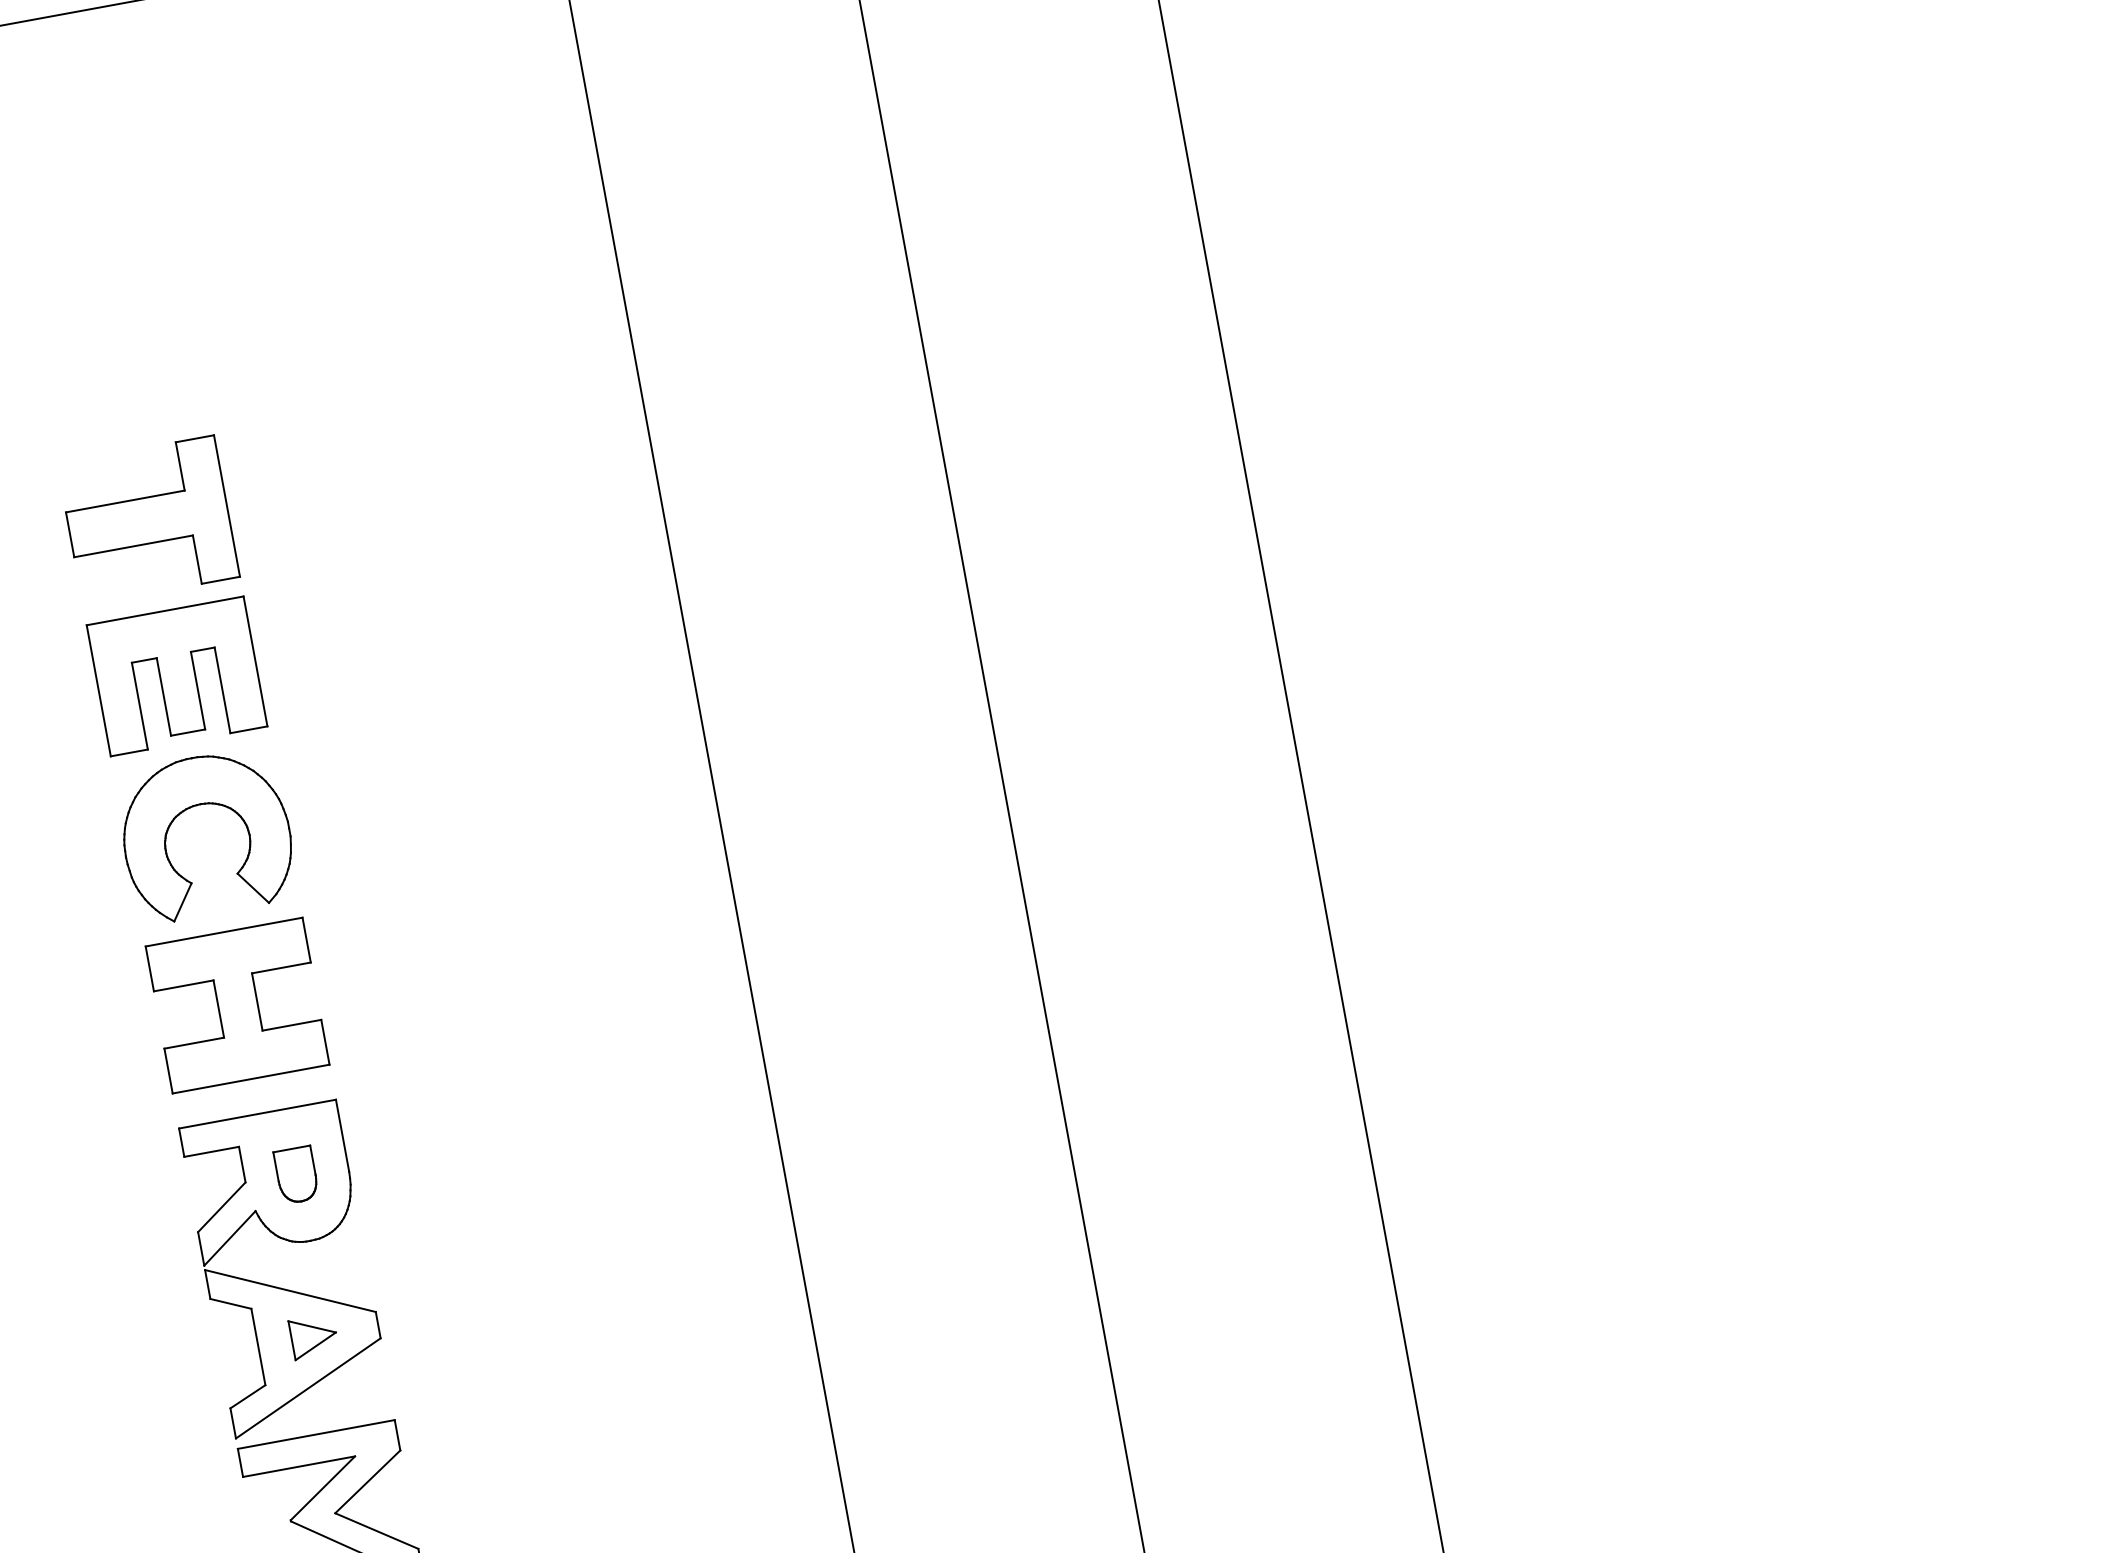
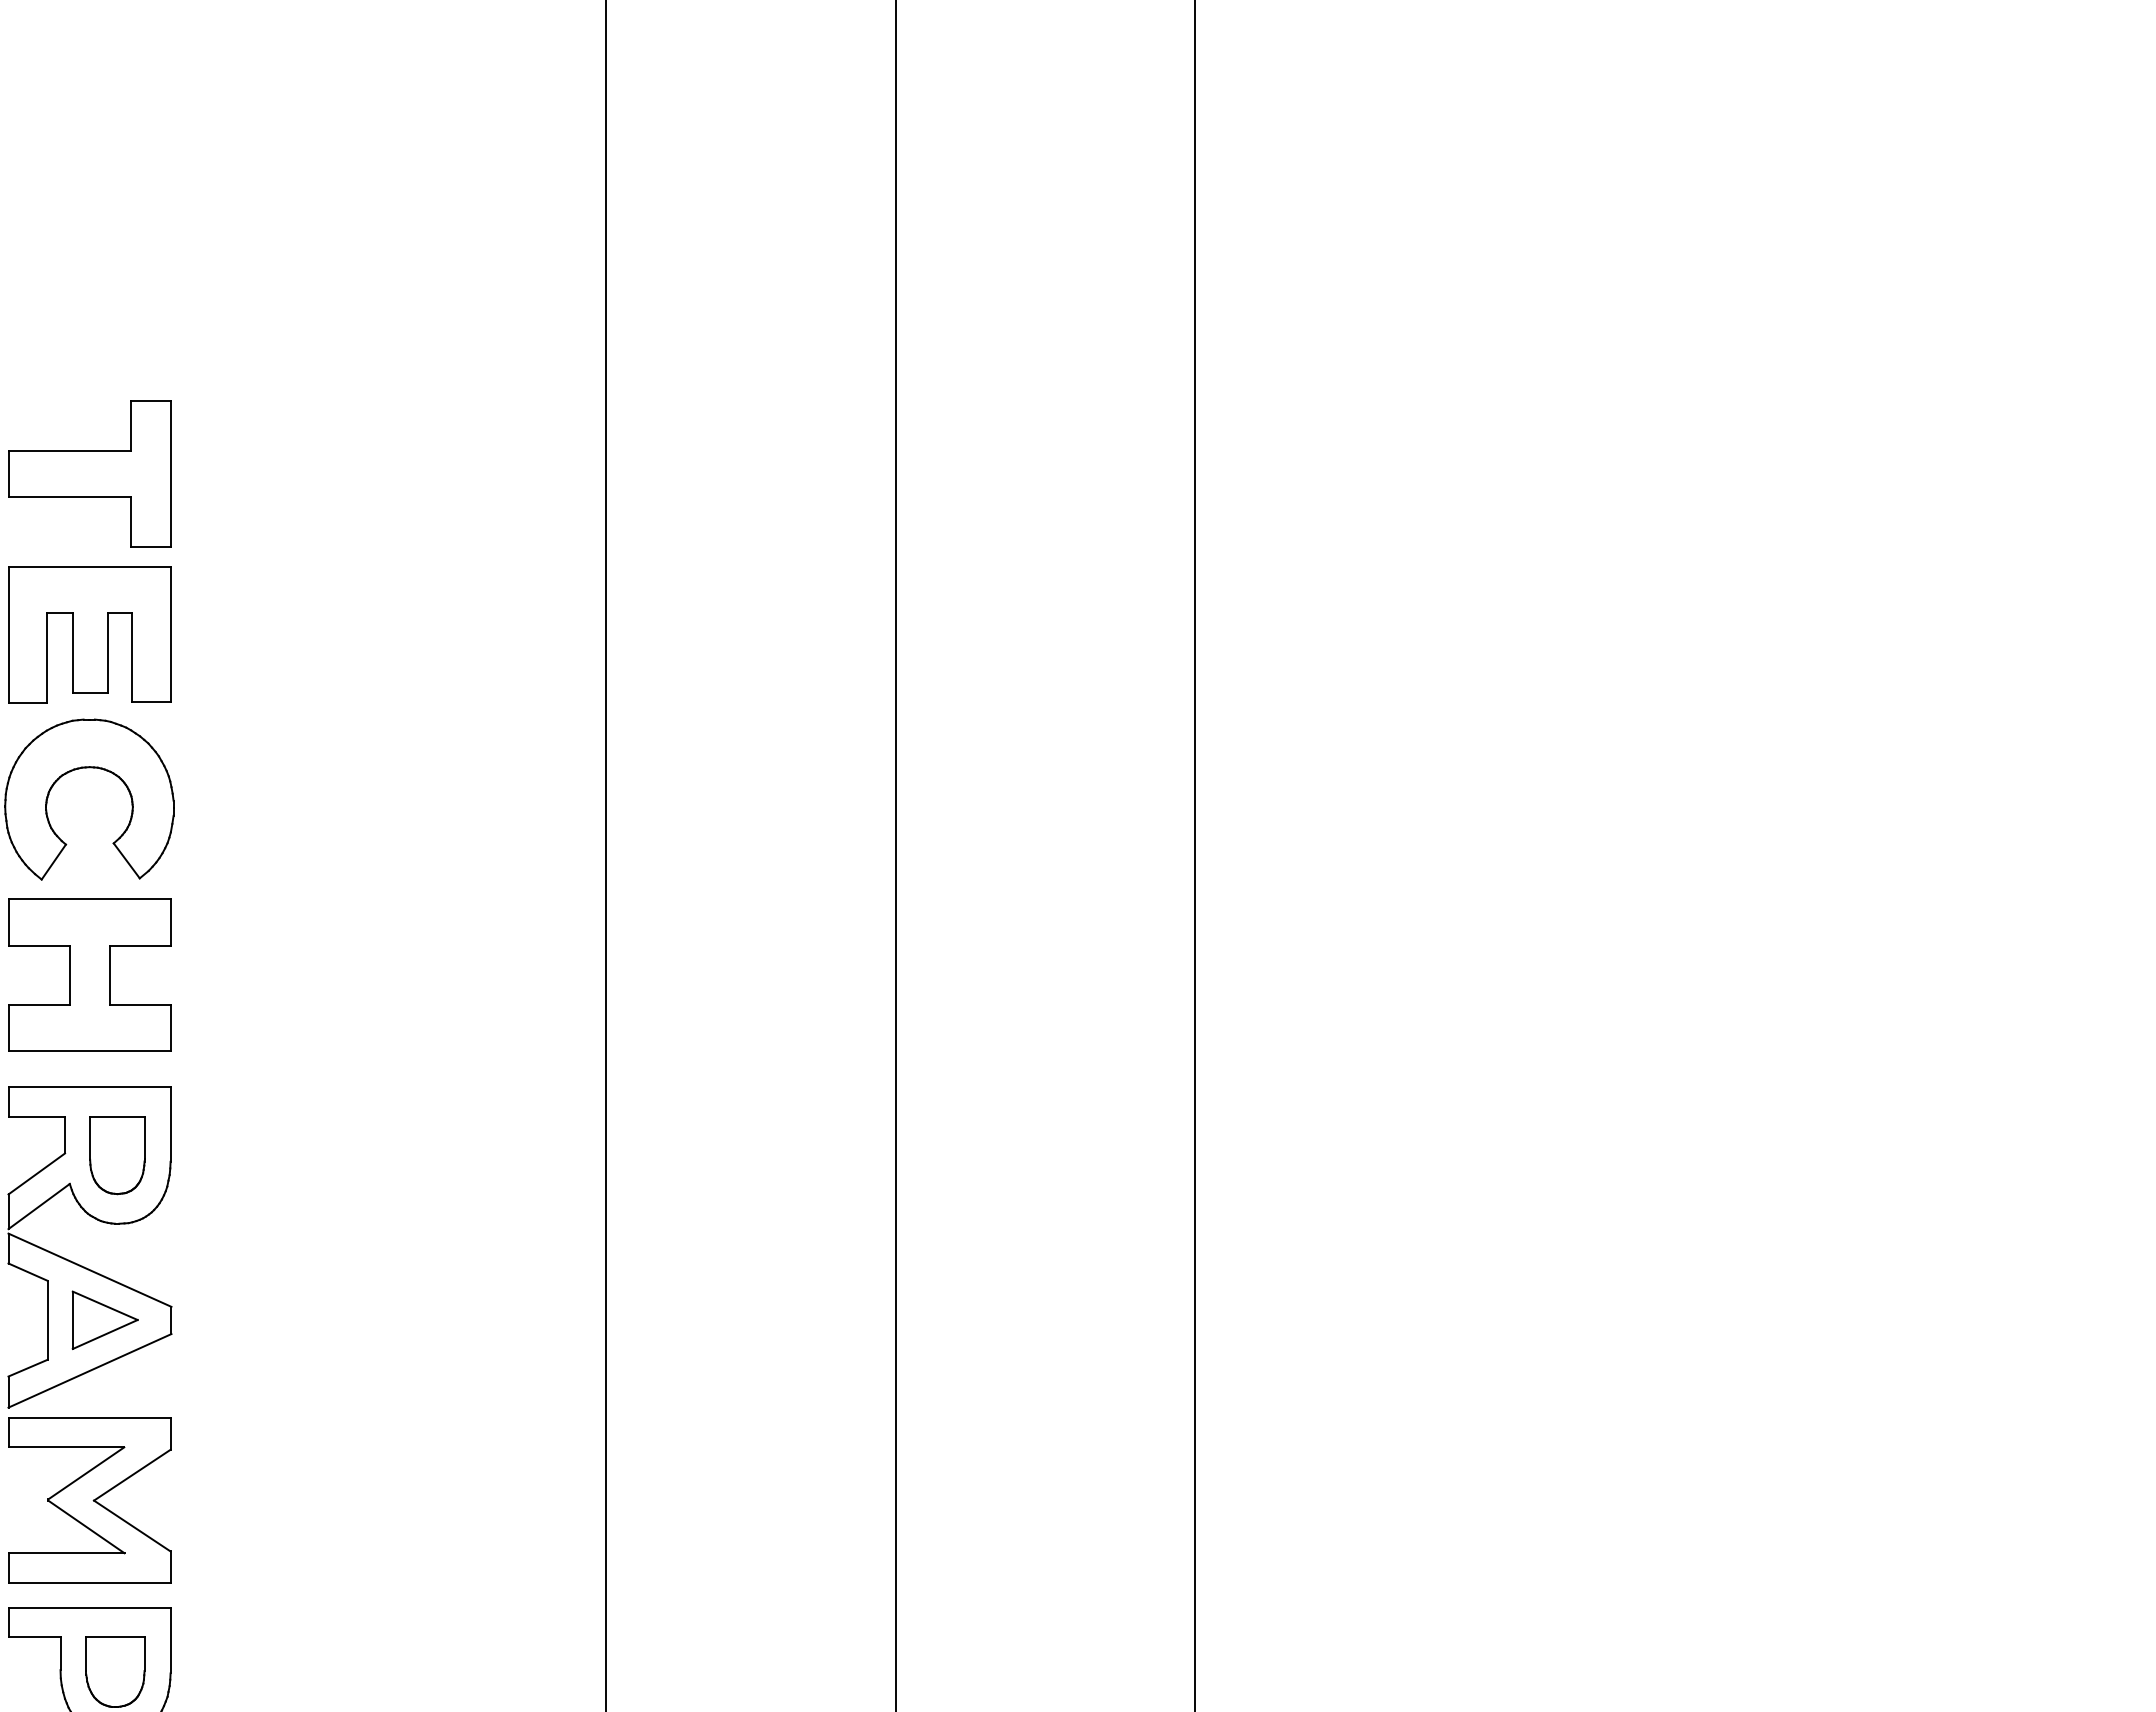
part: (296, 1175) -> (117, 1155), size x1.43
part: (313, 1336) -> (104, 1319), size x1.43

